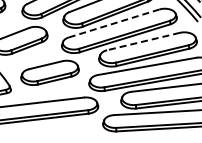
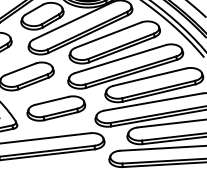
line: (114, 23) -> (120, 59), dashed -> solid
line: (143, 41) -> (149, 77), dashed -> solid

